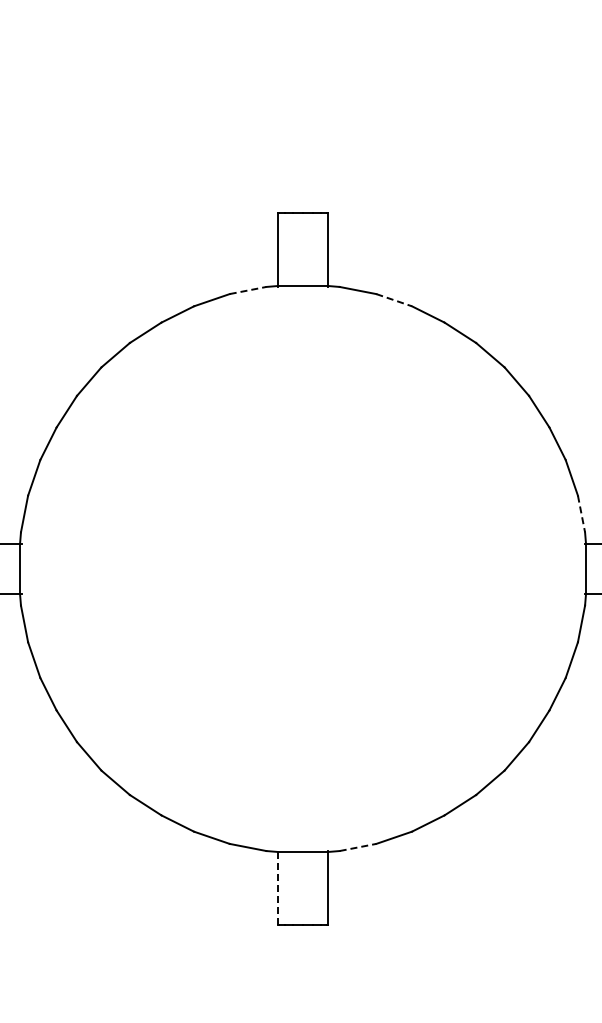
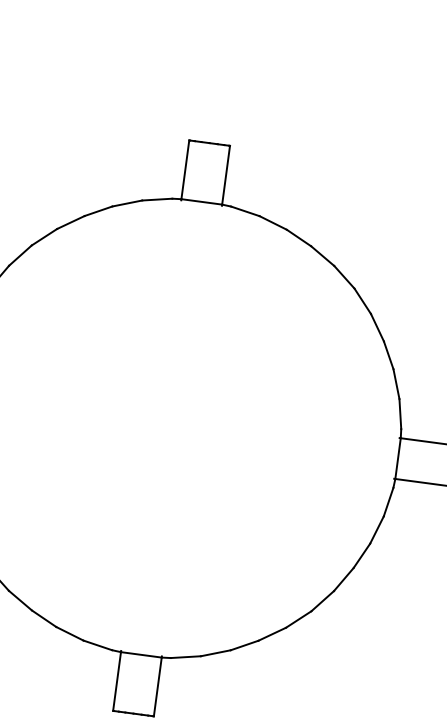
line: (248, 290) -> (157, 199), dashed -> solid
line: (394, 300) -> (273, 223), dashed -> solid
line: (581, 514) -> (400, 414), dashed -> solid
line: (358, 847) -> (186, 657), dashed -> solid
line: (277, 887) -> (117, 680), dashed -> solid

